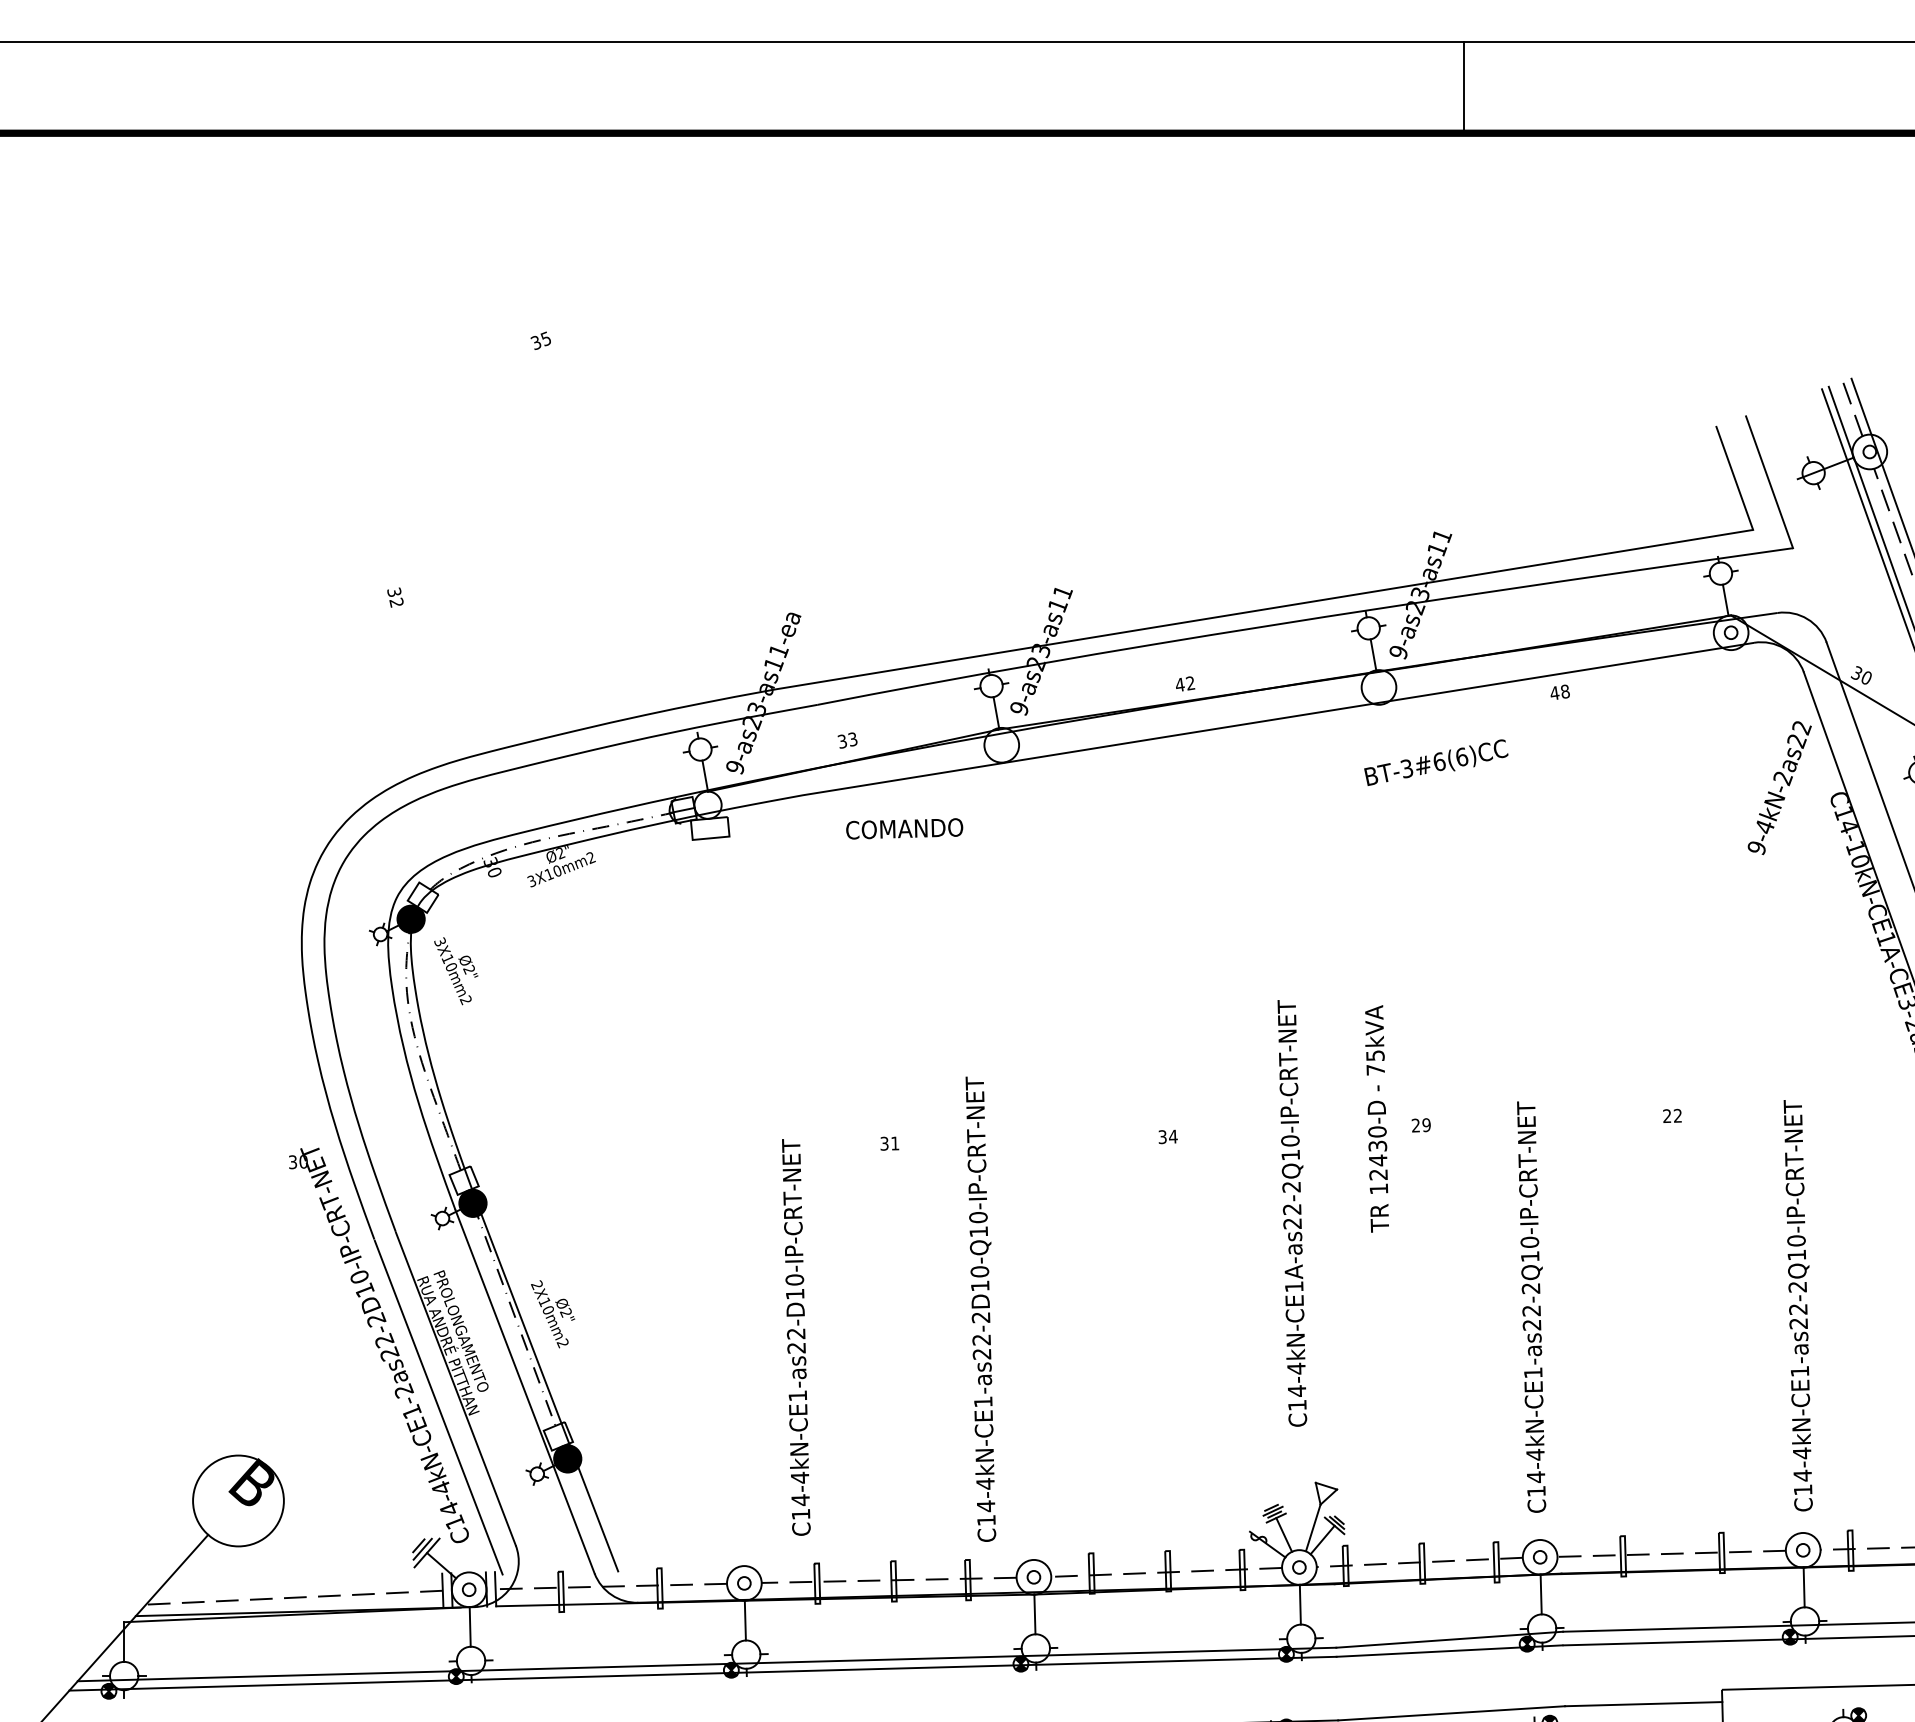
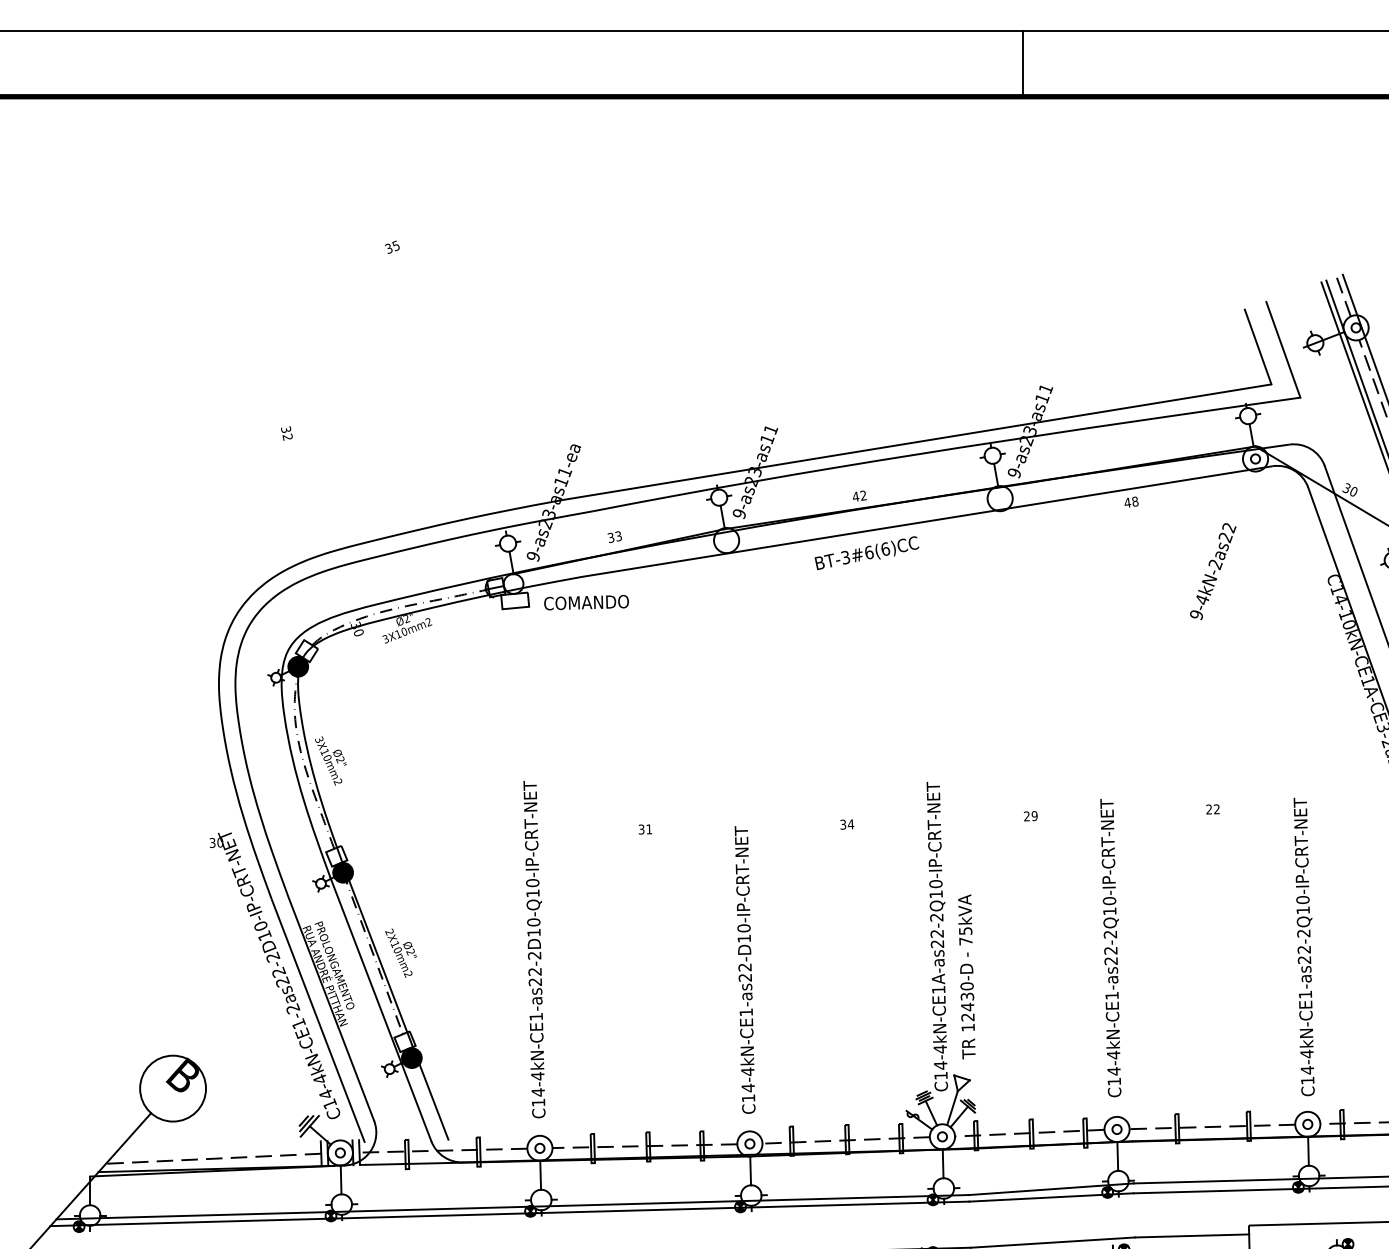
line: (1463, 87) -> (1023, 63), moved
text: (1436, 762) -> (867, 553), moved
text: (1779, 788) -> (1213, 571), moved
text: (904, 828) -> (586, 602), moved
text: (456, 971) -> (331, 761), moved
text: (1376, 1118) -> (966, 976), moved
text: (1292, 1213) -> (937, 936), moved
text: (980, 1308) -> (534, 949), moved
text: (796, 1337) -> (745, 970), moved

